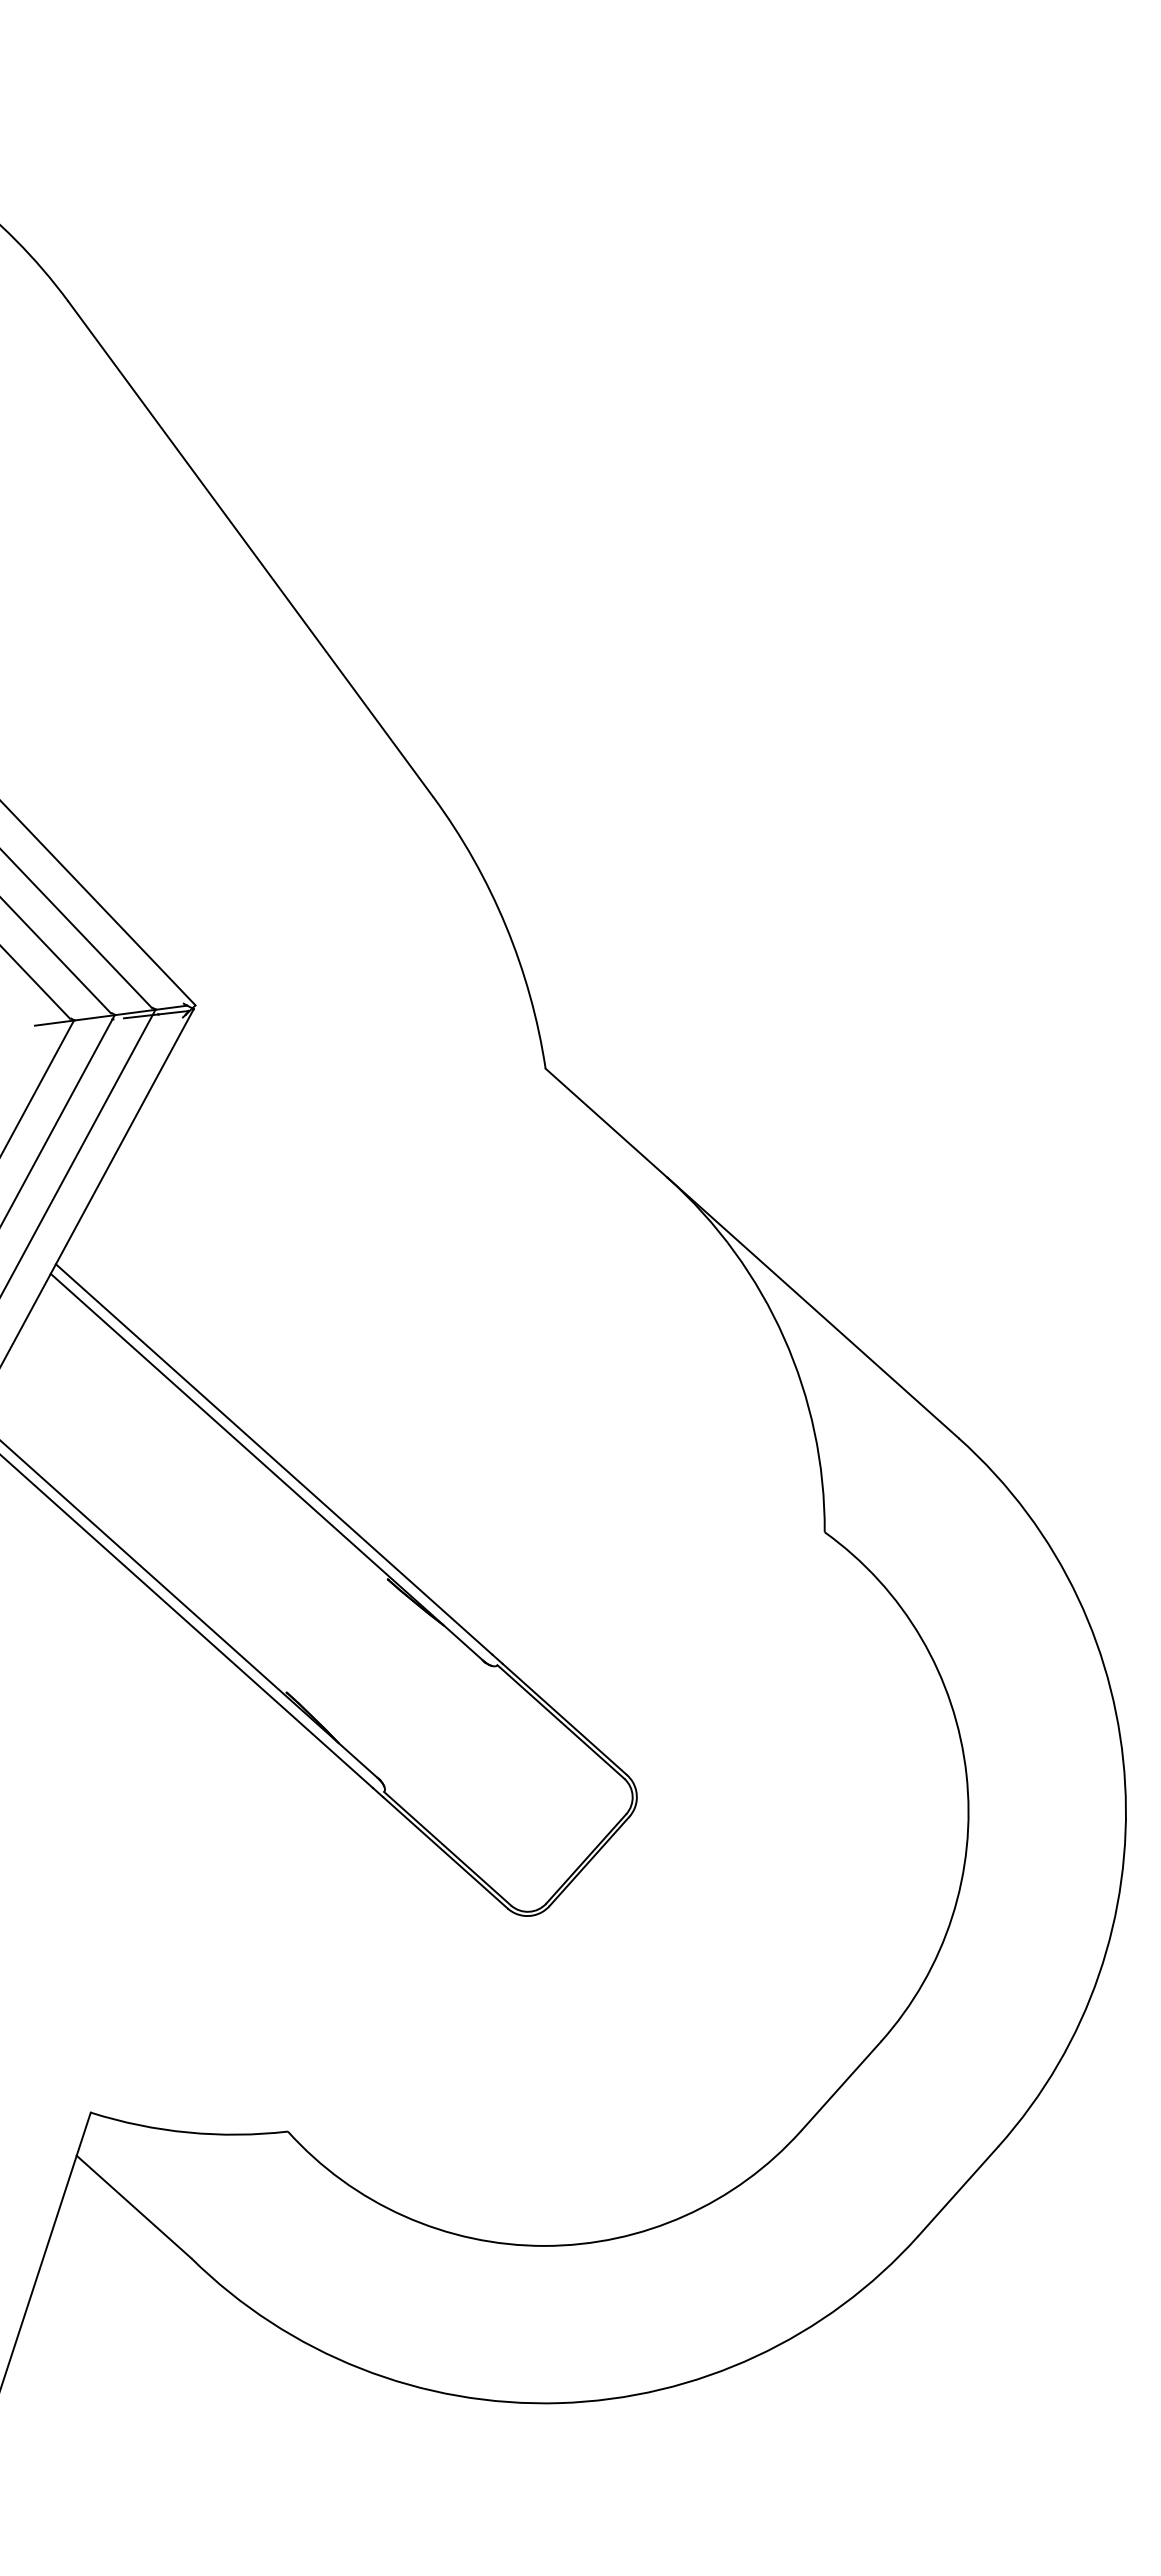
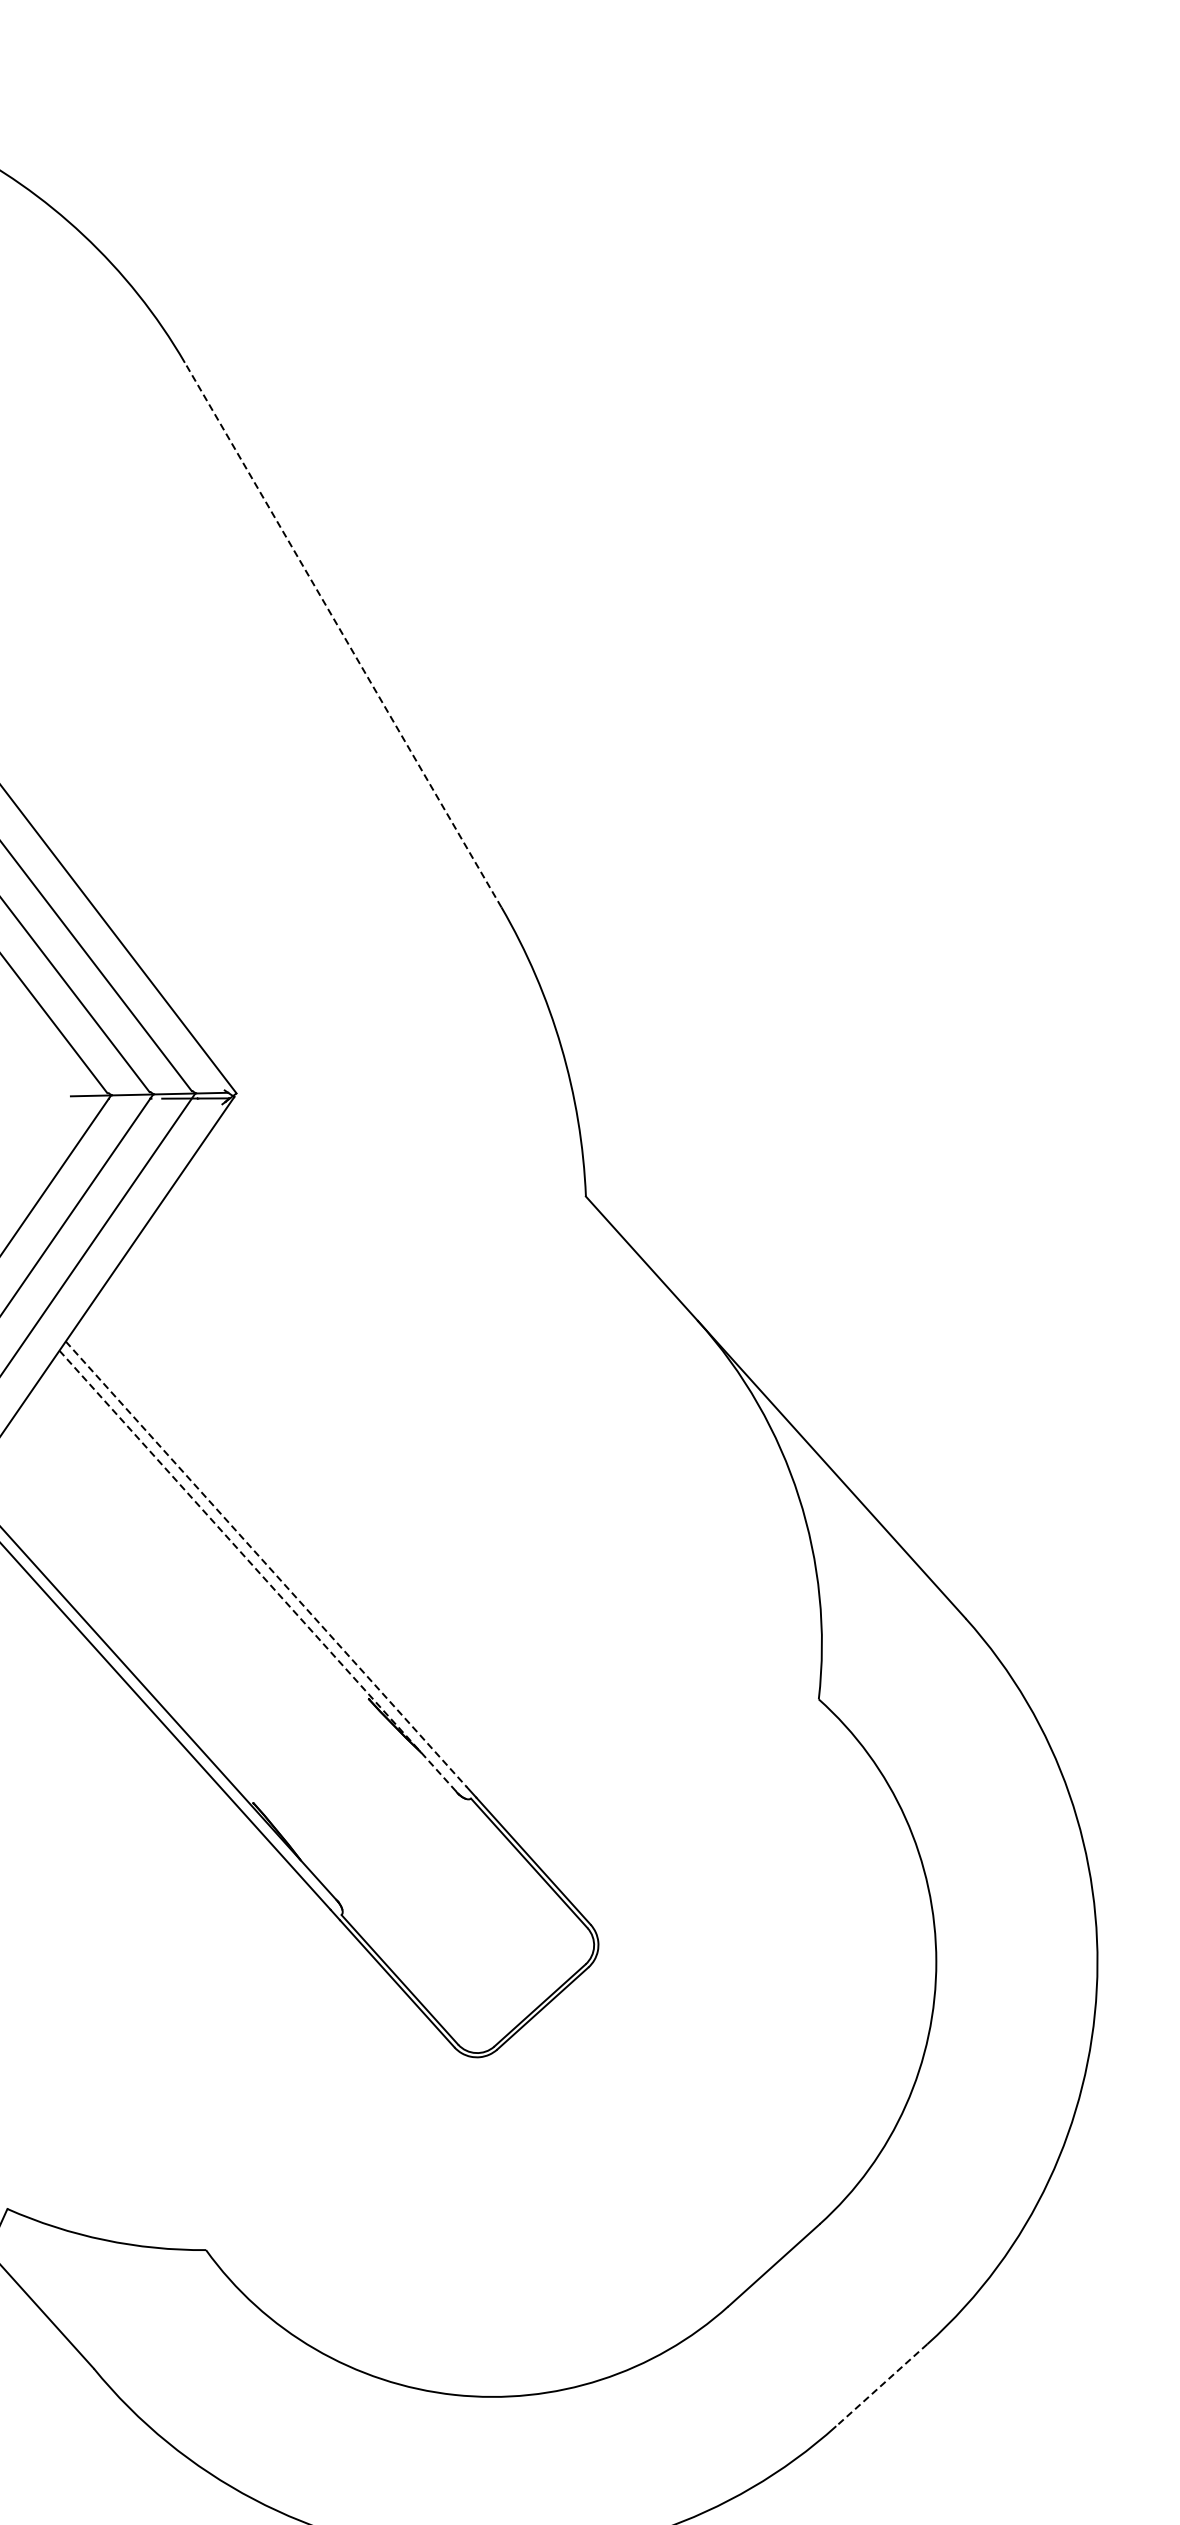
line: (250, 549) -> (342, 635), solid -> dashed
line: (274, 1459) -> (266, 1564), solid -> dashed
line: (268, 1468) -> (259, 1572), solid -> dashed
line: (958, 2191) -> (882, 2385), solid -> dashed

